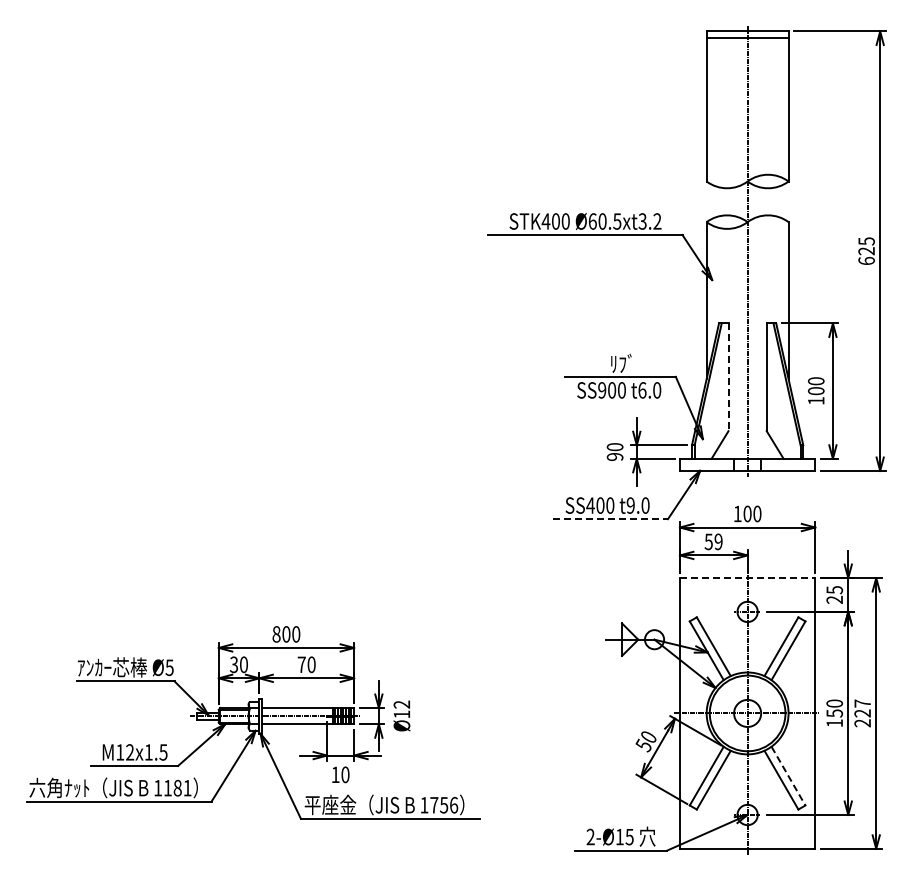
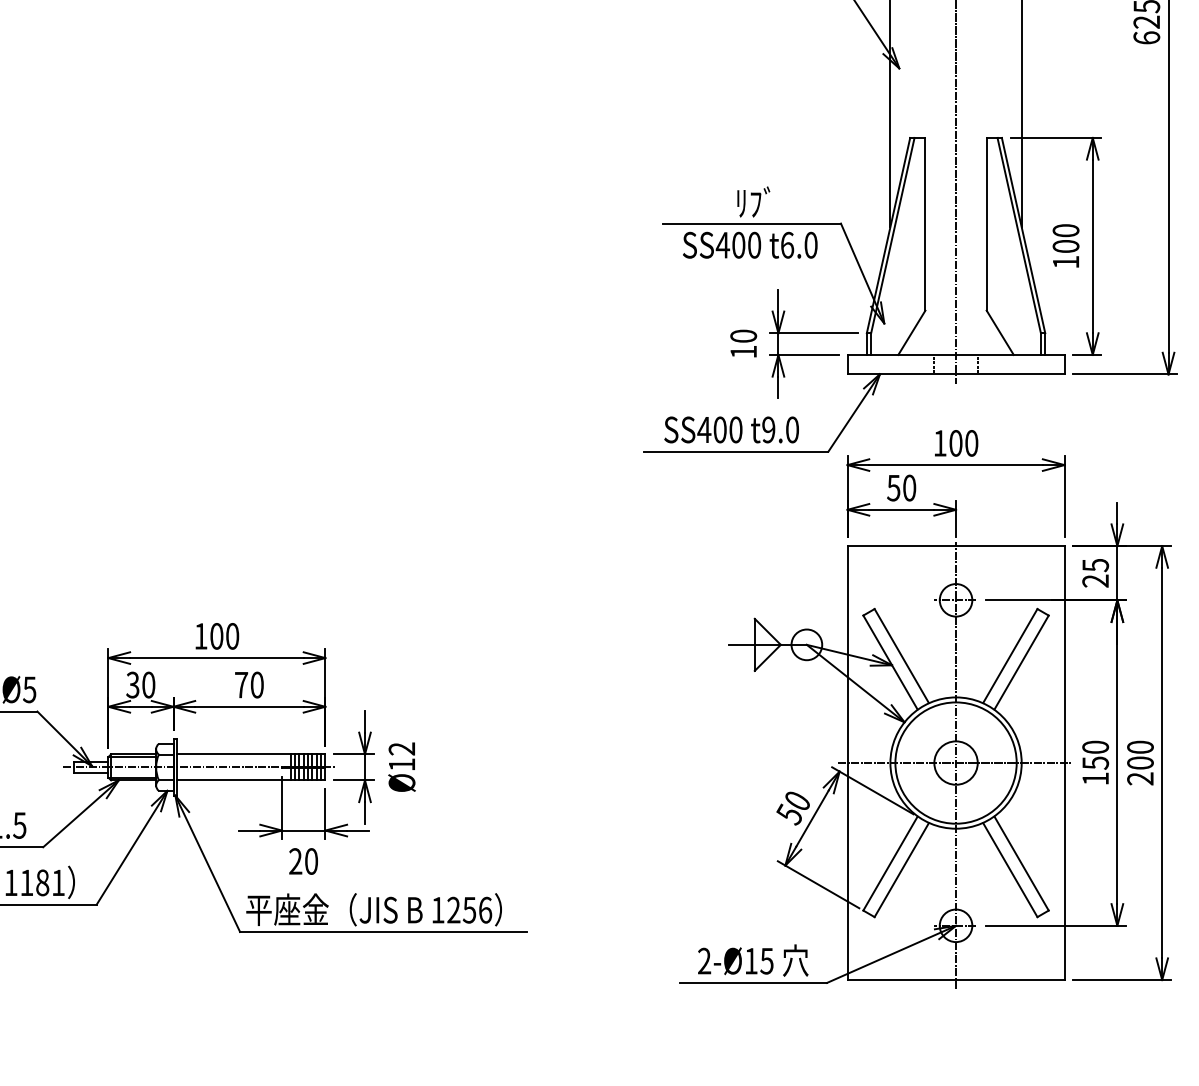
line: (728, 377) -> (925, 224), dashed -> solid
text: (601, 390) -> (721, 245), SS900 -> SS400
text: (614, 456) -> (742, 351), 90 -> 10
line: (611, 519) -> (737, 452), dashed -> solid
text: (718, 541) -> (909, 487), 59 -> 50
line: (747, 578) -> (955, 546), dashed -> solid
text: (276, 634) -> (200, 636), 800 -> 100
text: (862, 708) -> (1140, 755), 227 -> 200
text: (335, 774) -> (295, 860), 10 -> 20
line: (788, 776) -> (1021, 864), dashed -> solid
text: (434, 805) -> (454, 910), 1756 -> 1256

